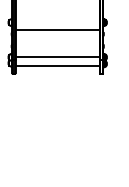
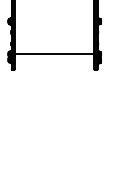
line: (57, 30) -> (54, 28), removed
line: (57, 66) -> (54, 62), removed

